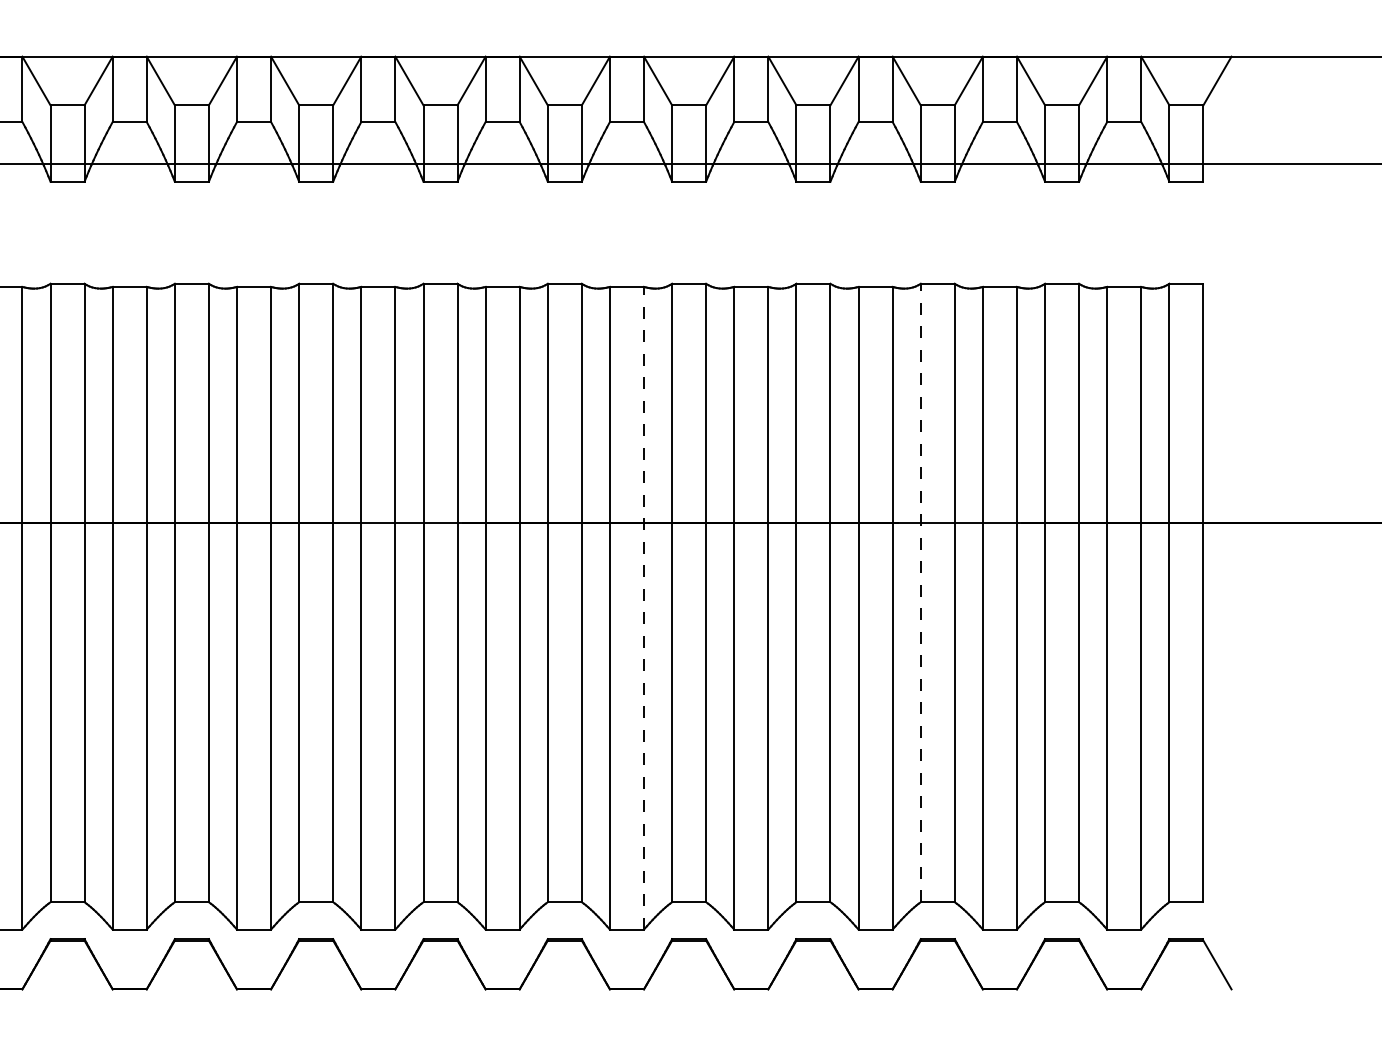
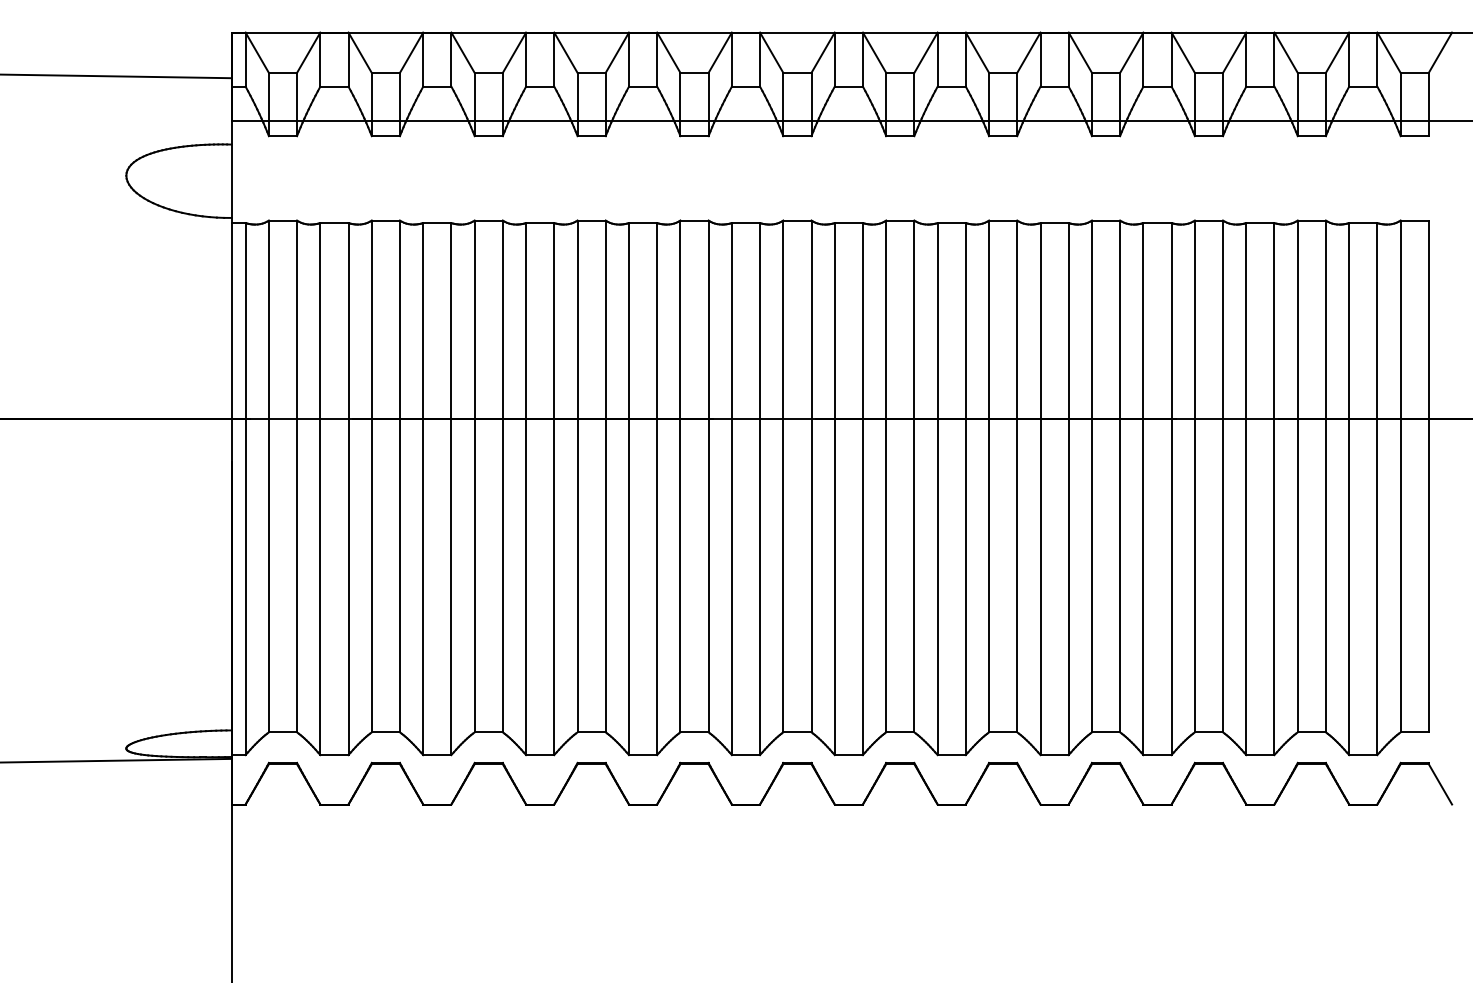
line: (920, 593) -> (1194, 476), dashed -> solid
line: (643, 608) -> (965, 489), dashed -> solid

